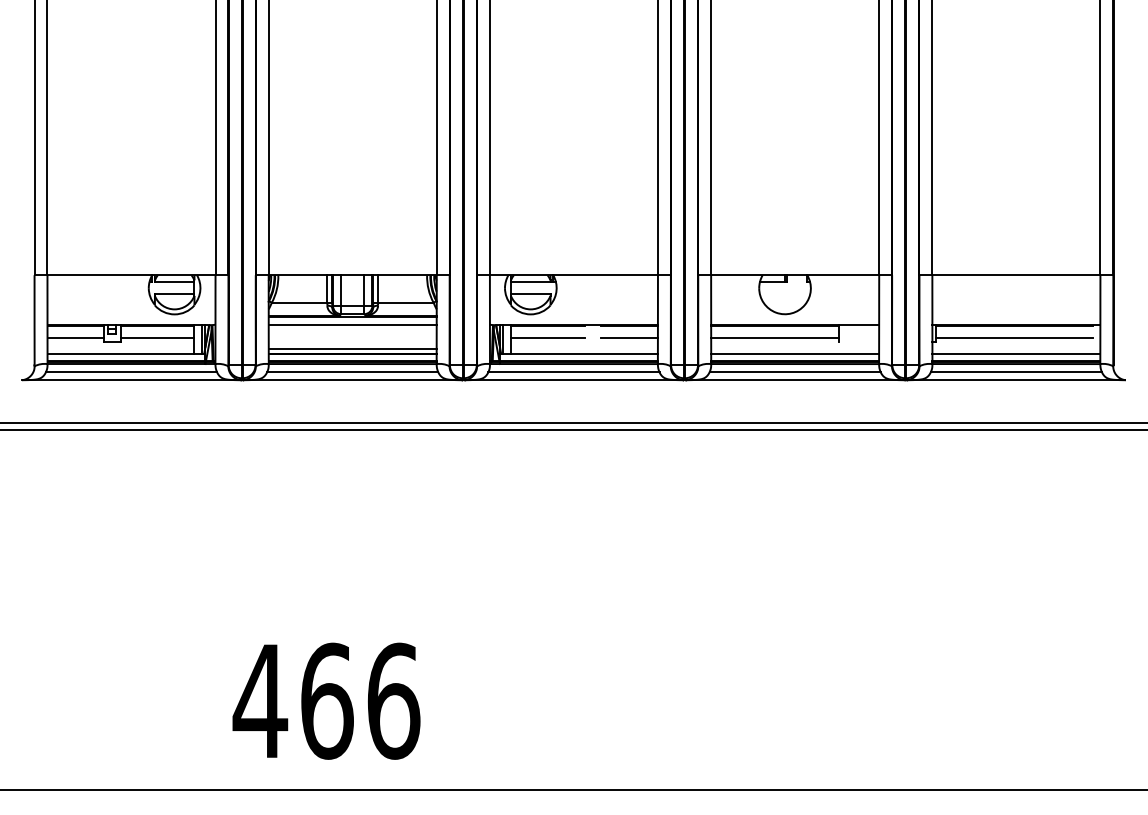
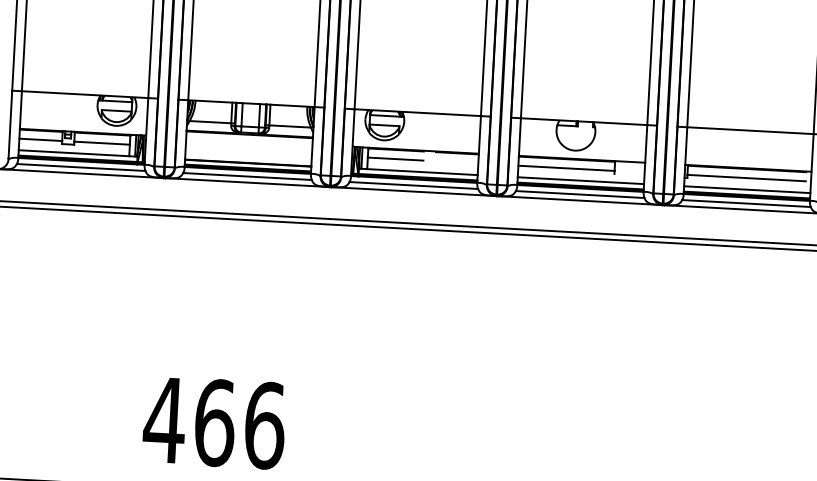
line: (352, 324) -> (249, 140), removed
line: (628, 338) -> (456, 162), removed
line: (352, 349) -> (248, 159), removed

